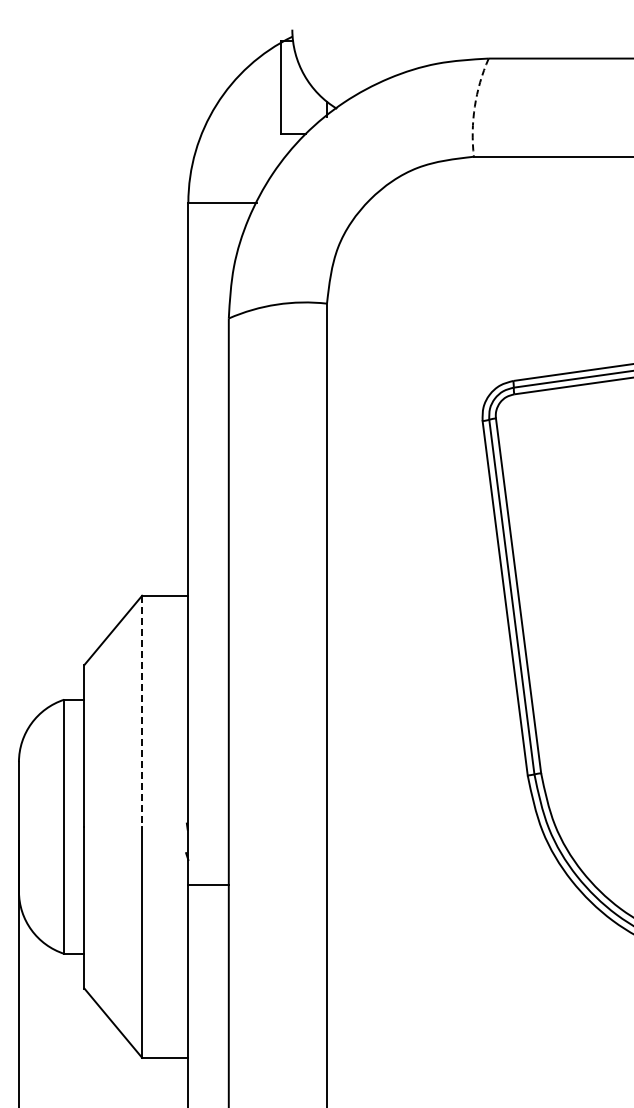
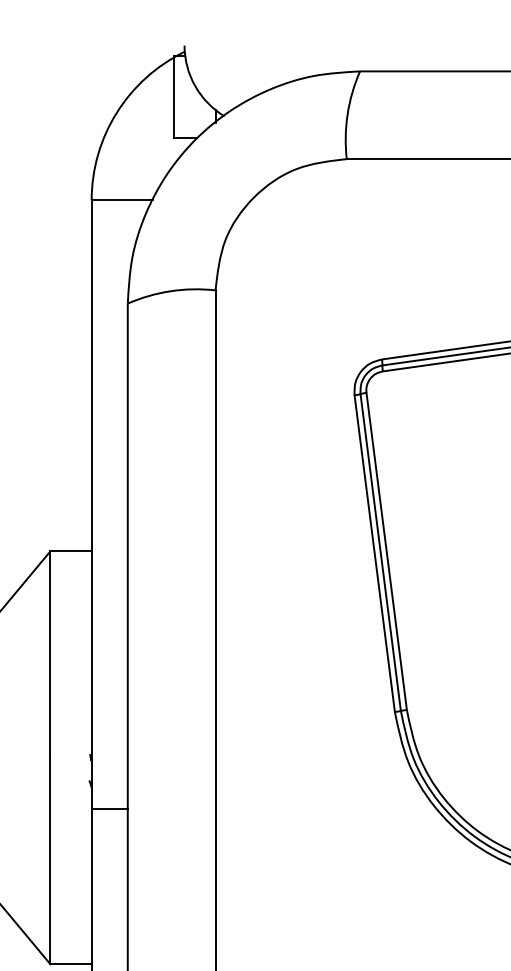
arc: (474, 106) -> (347, 114), dashed -> solid
line: (142, 711) -> (50, 654), dashed -> solid

